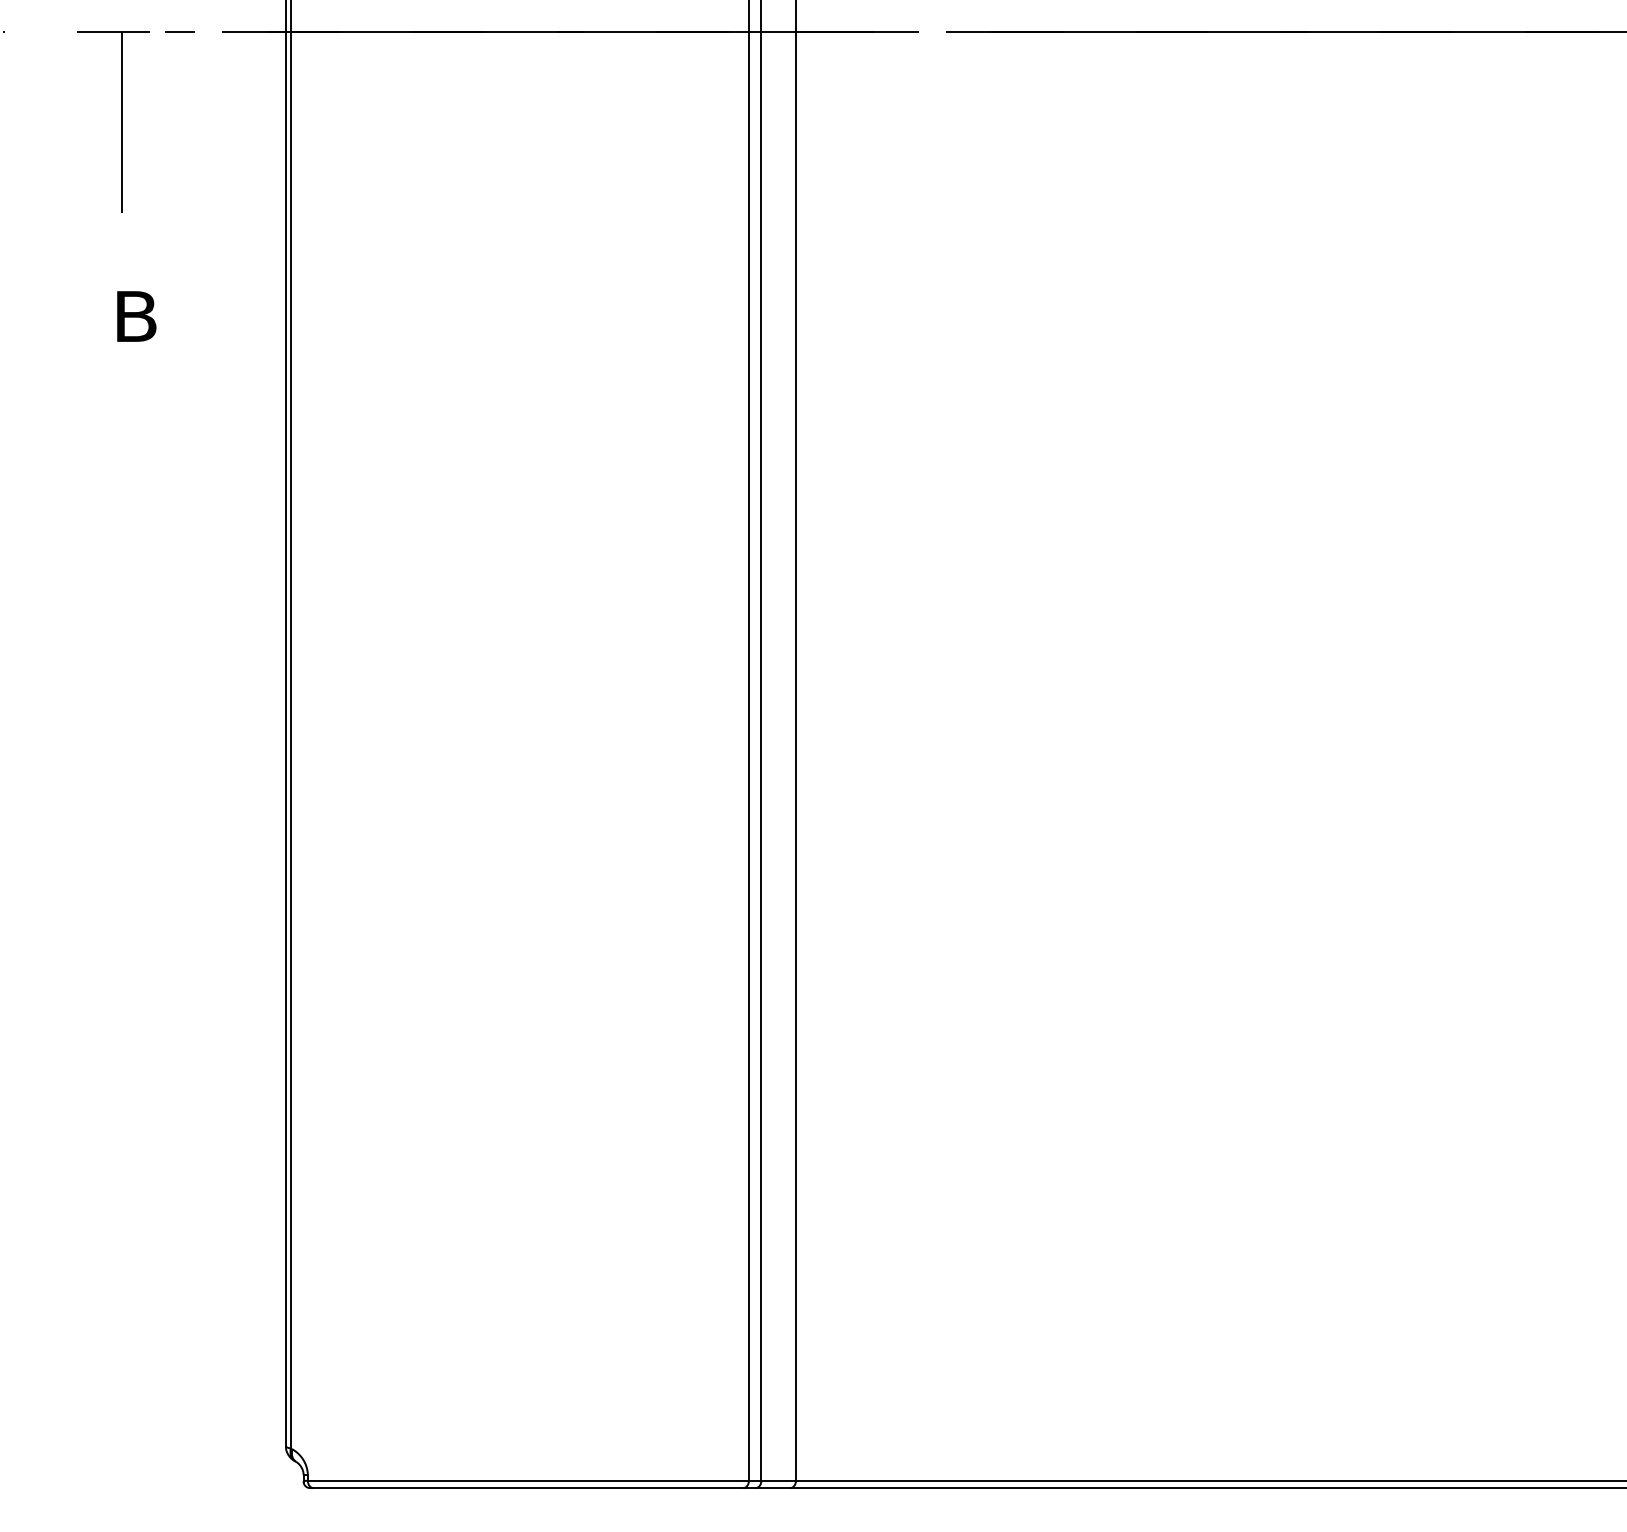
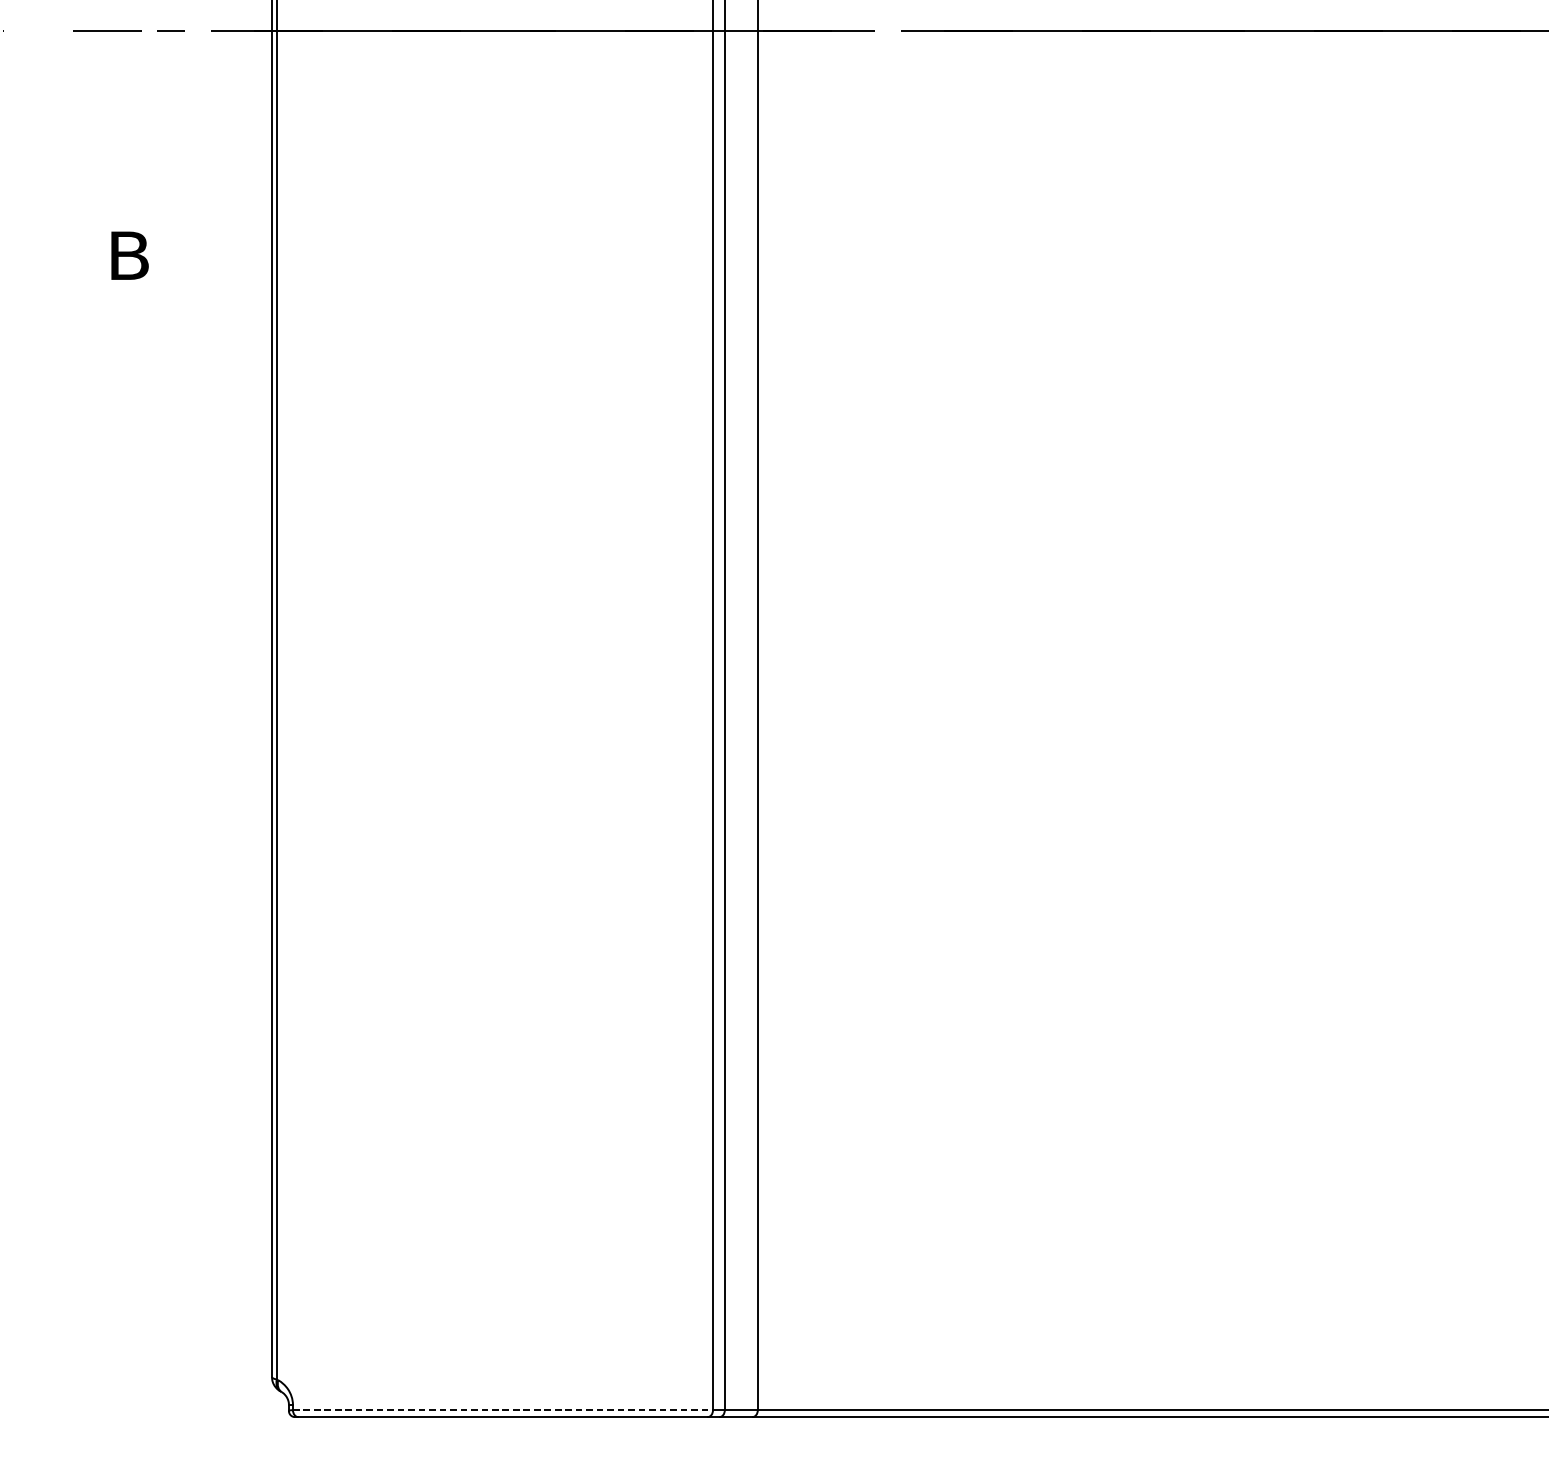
line: (122, 122) -> (116, 116), removed
text: (136, 316) -> (129, 255), moved
line: (528, 1480) -> (503, 1409), solid -> dashed

